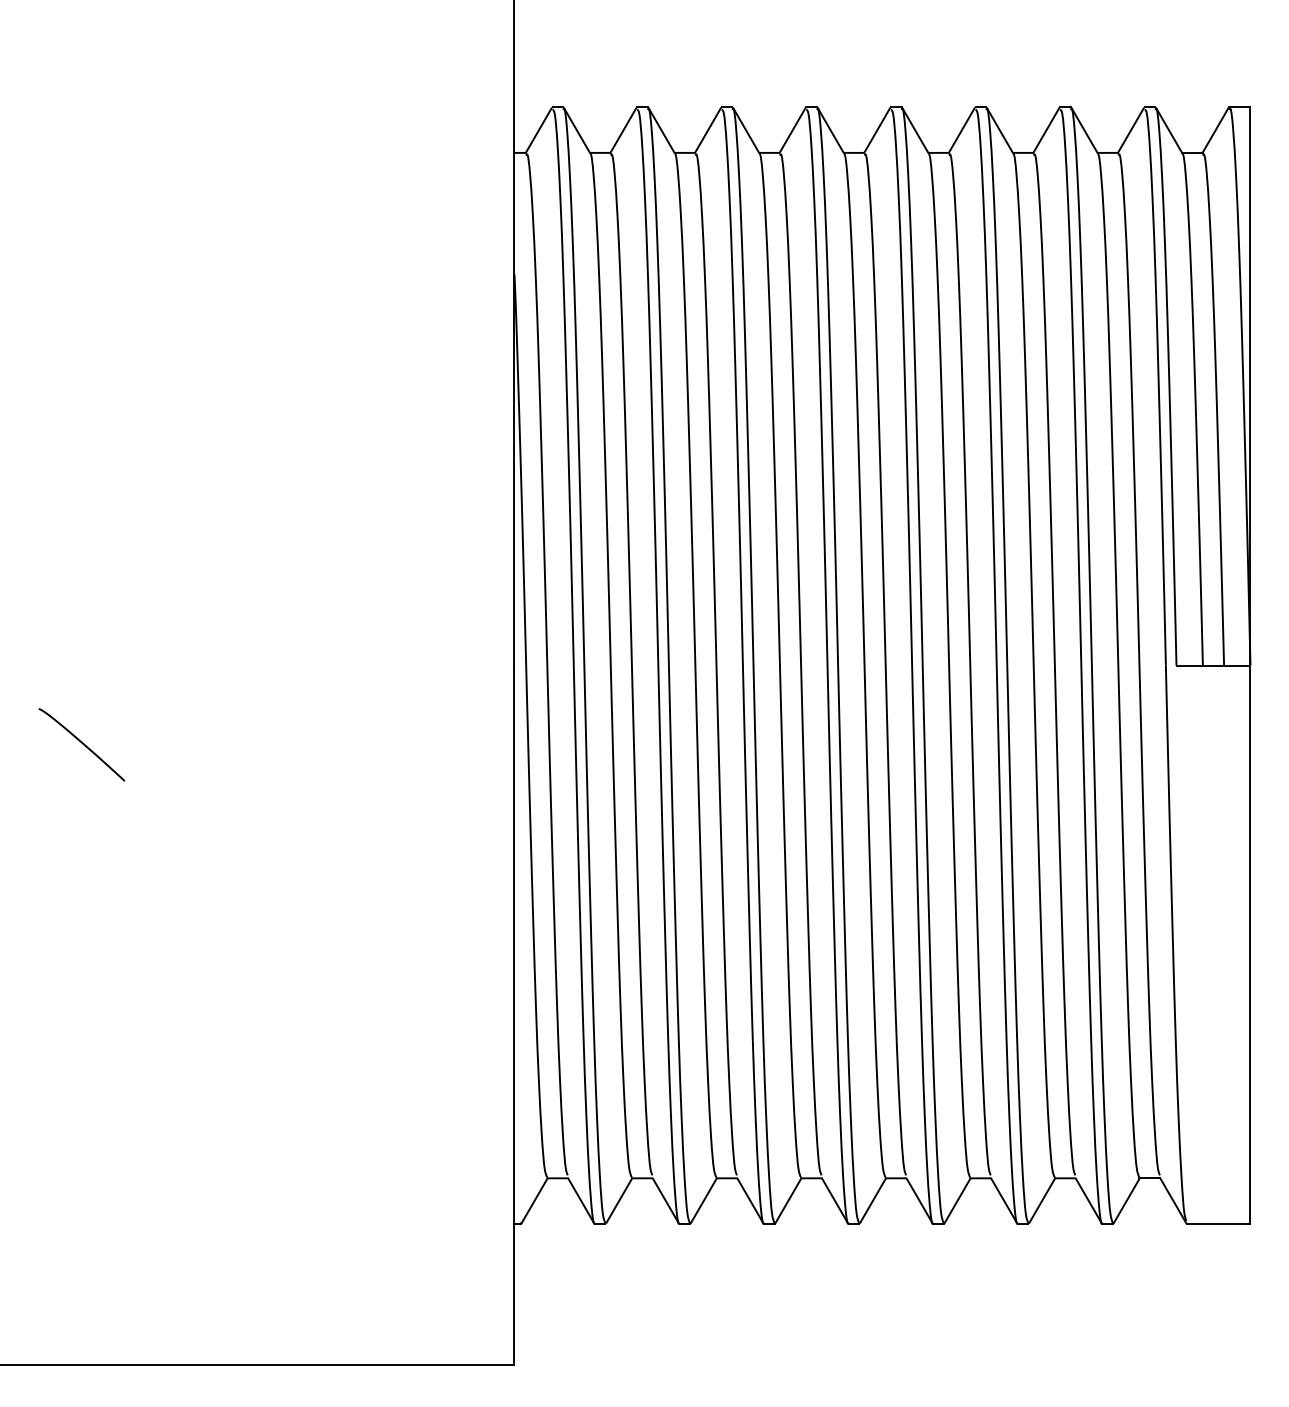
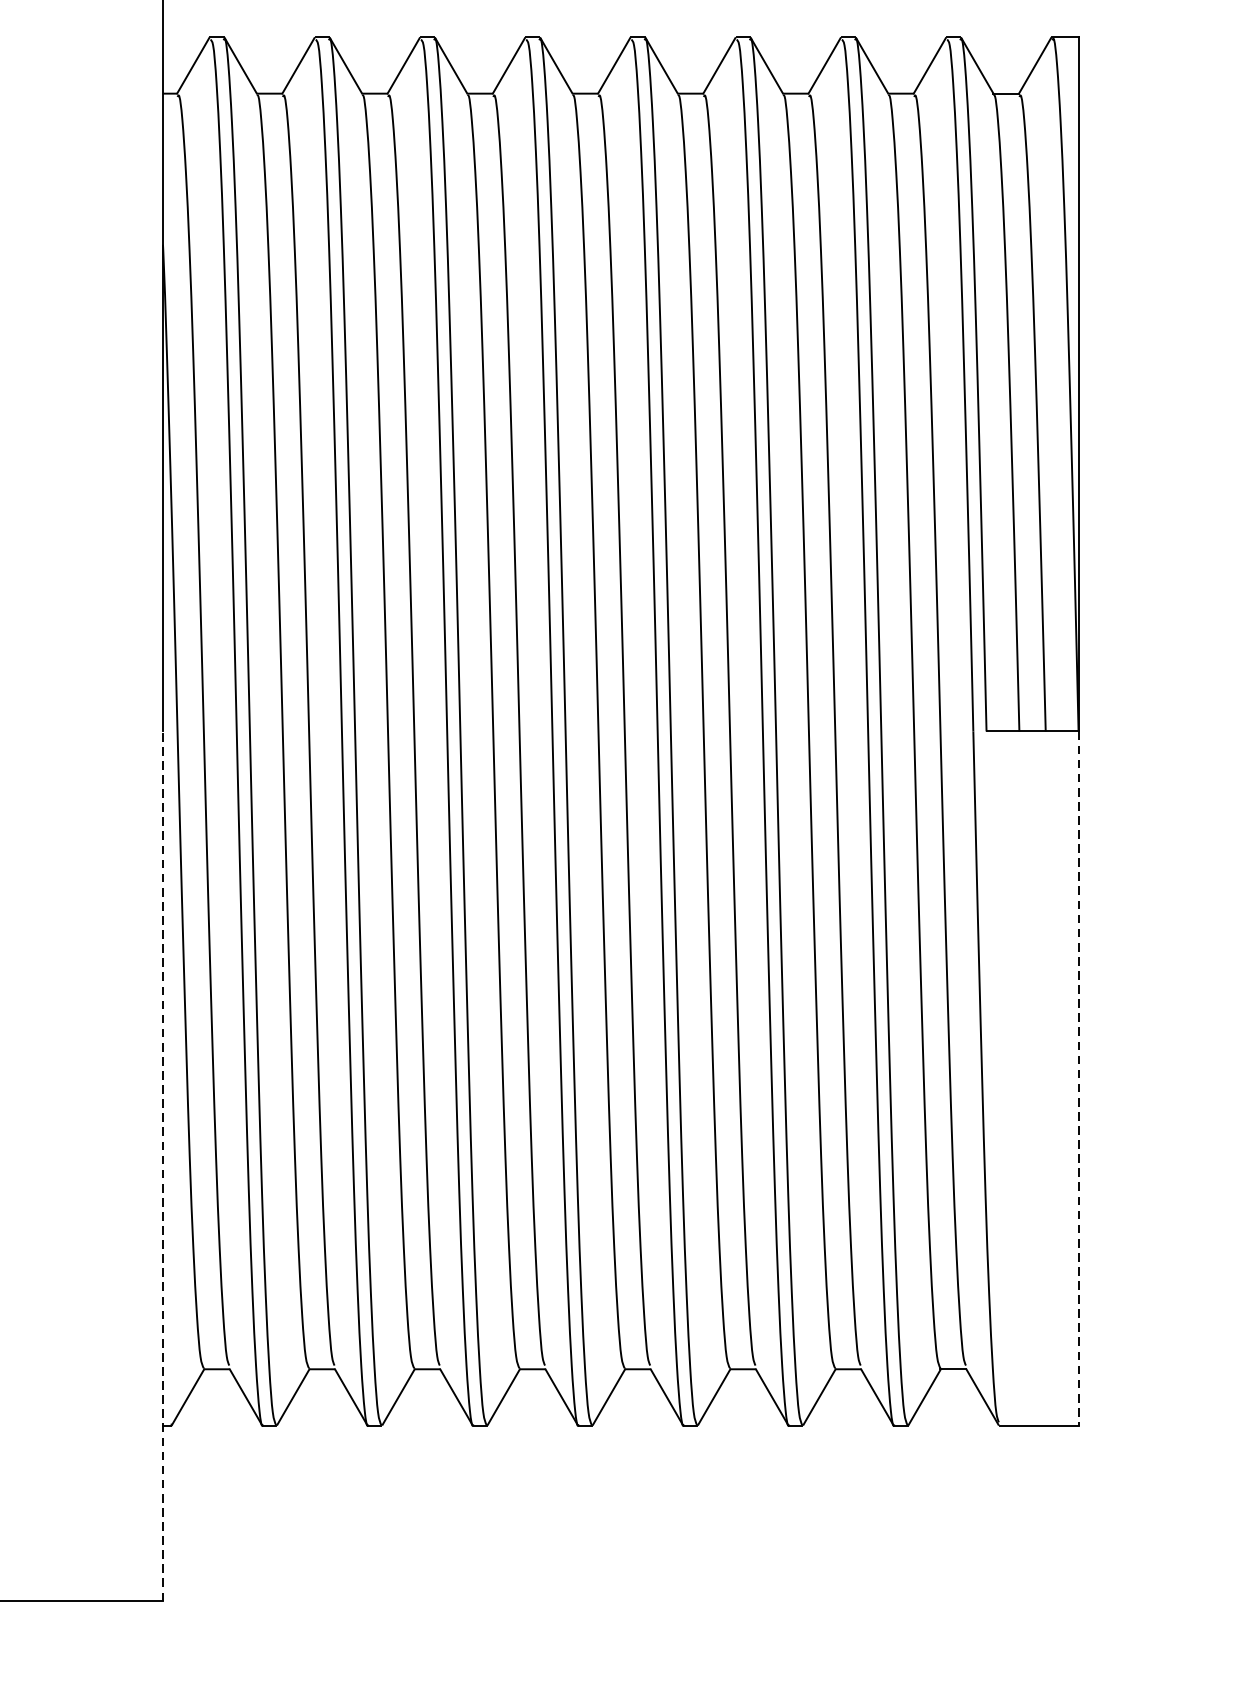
line: (1250, 945) -> (1078, 1079), solid -> dashed
line: (514, 1015) -> (163, 1166), solid -> dashed

